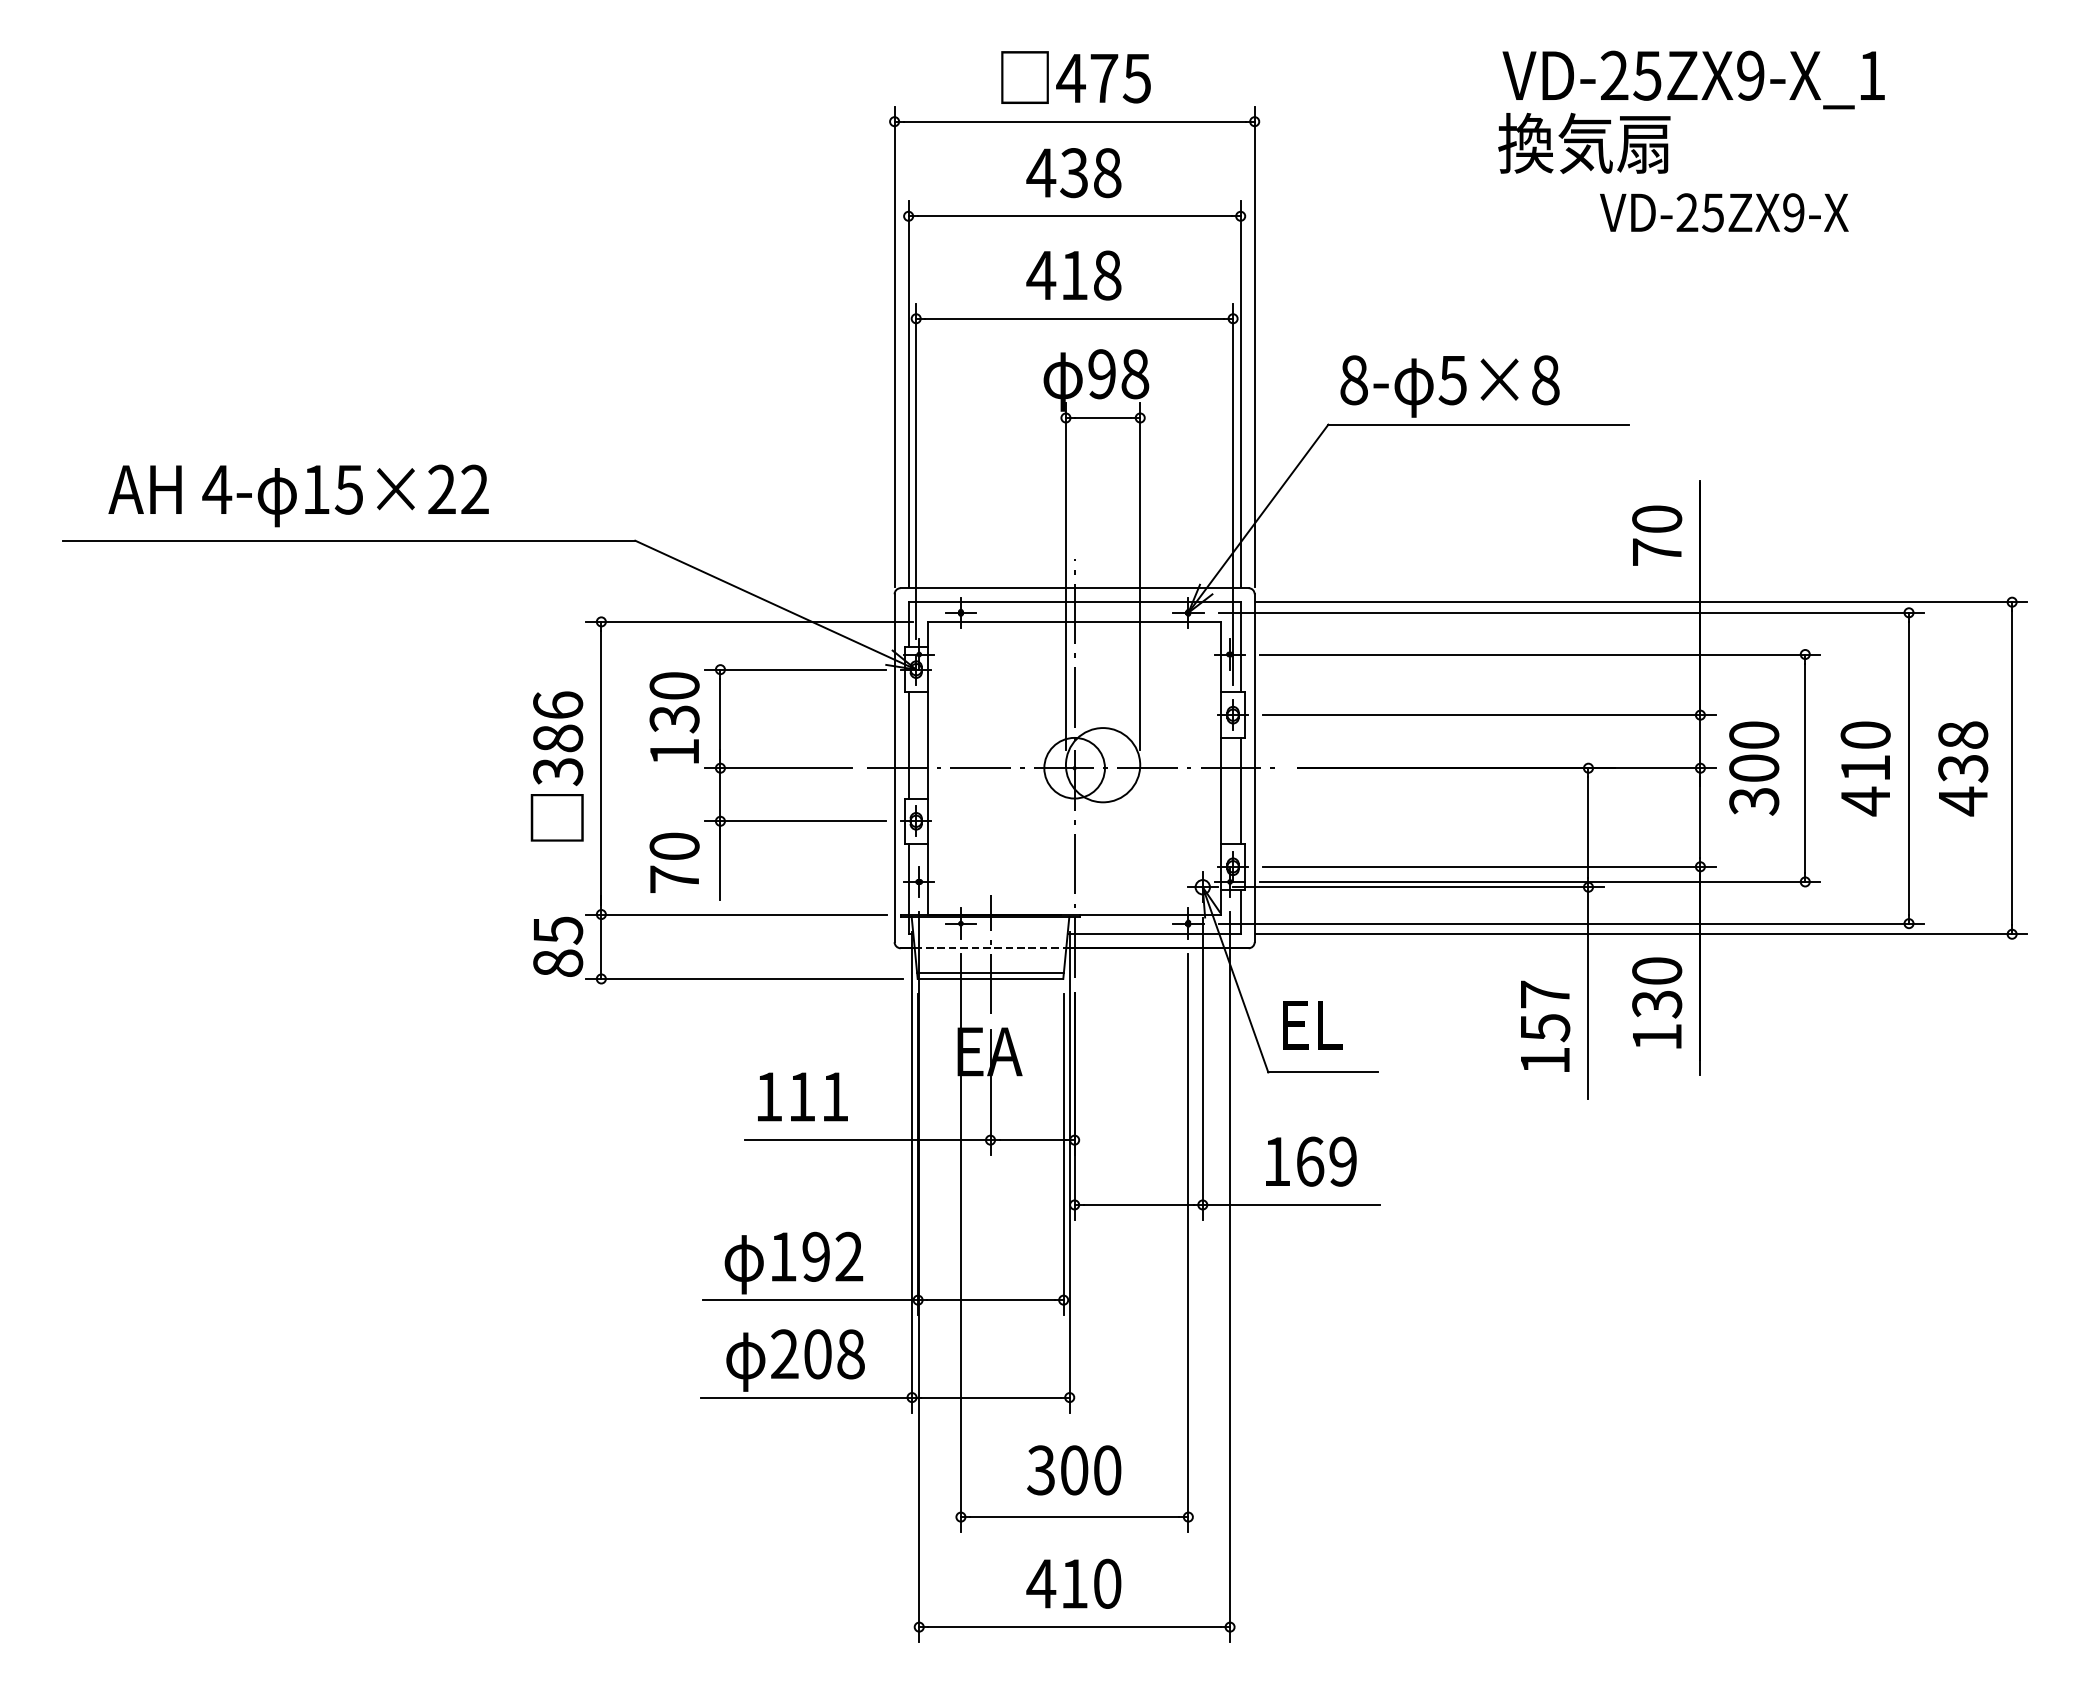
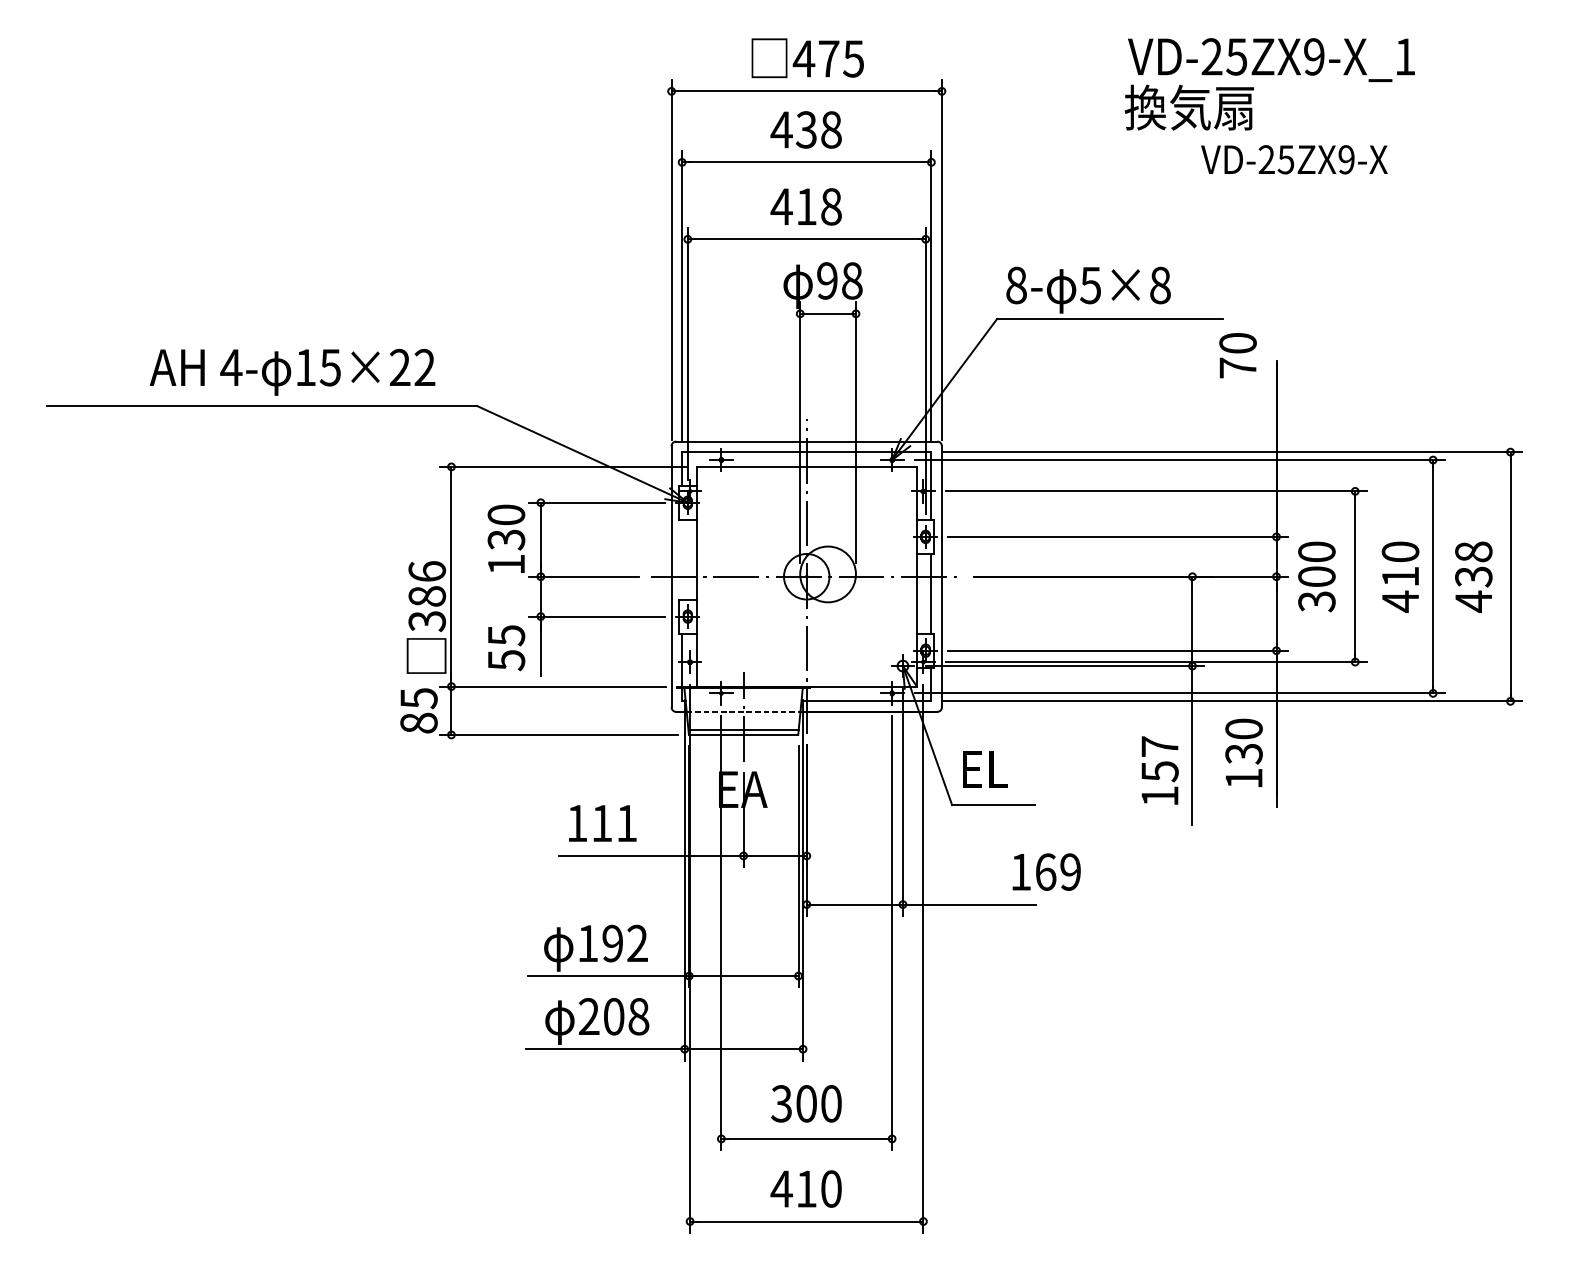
text: (298, 495) -> (292, 372), moved
text: (1657, 535) -> (1238, 355), moved
line: (908, 745) -> (682, 559), removed
text: (556, 766) -> (426, 617), moved
text: (674, 863) -> (506, 648), 70 -> 55
text: (1311, 1161) -> (1046, 871), moved

